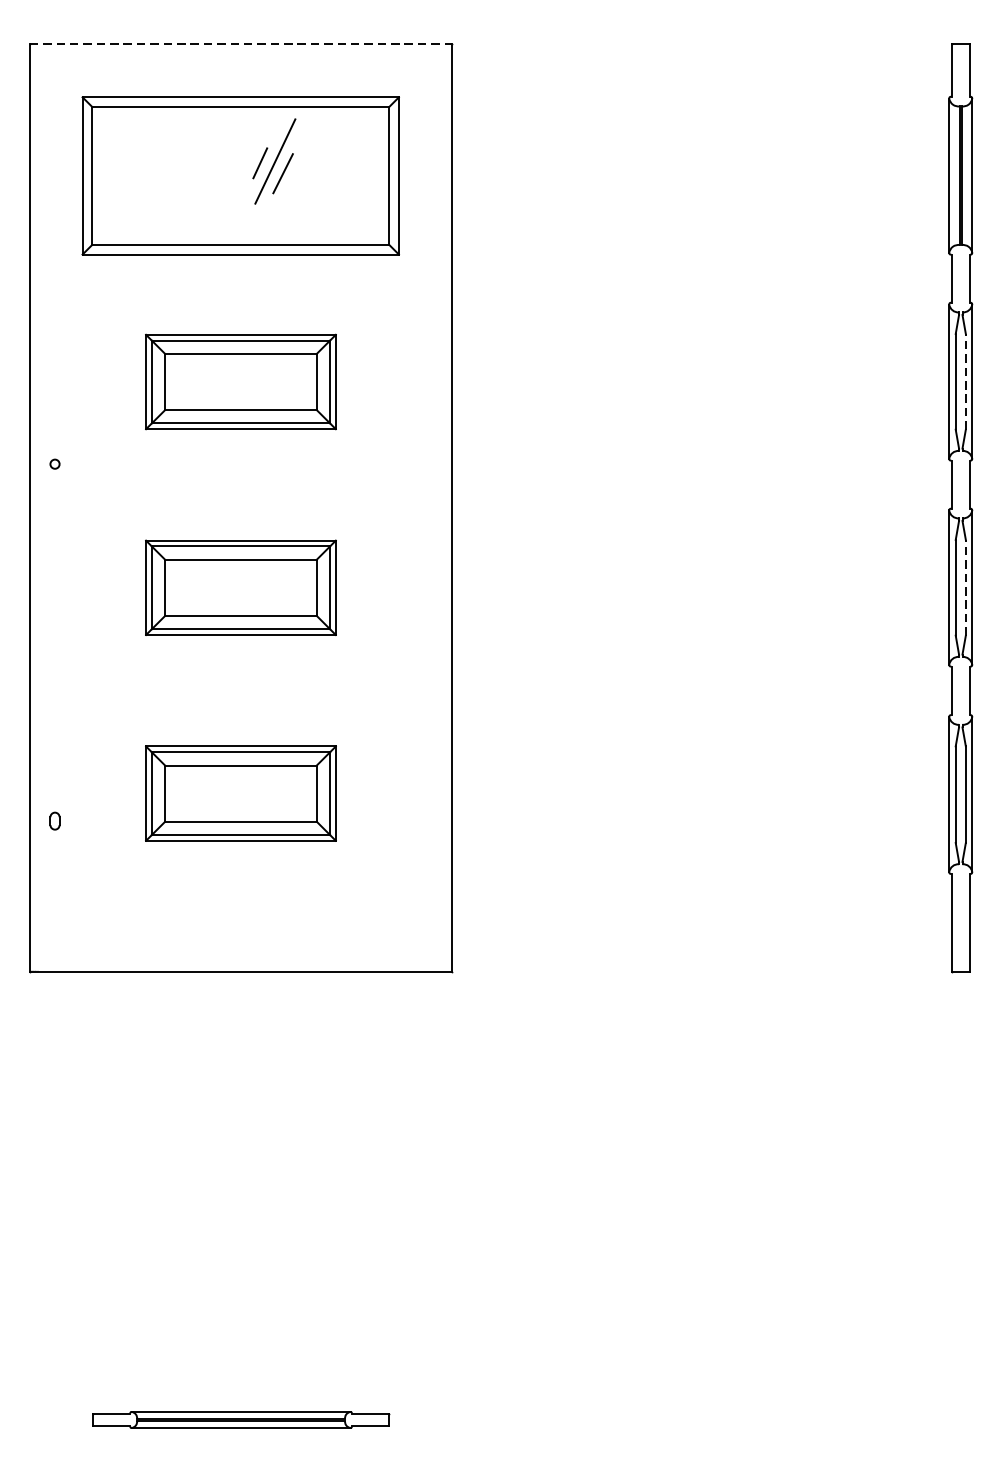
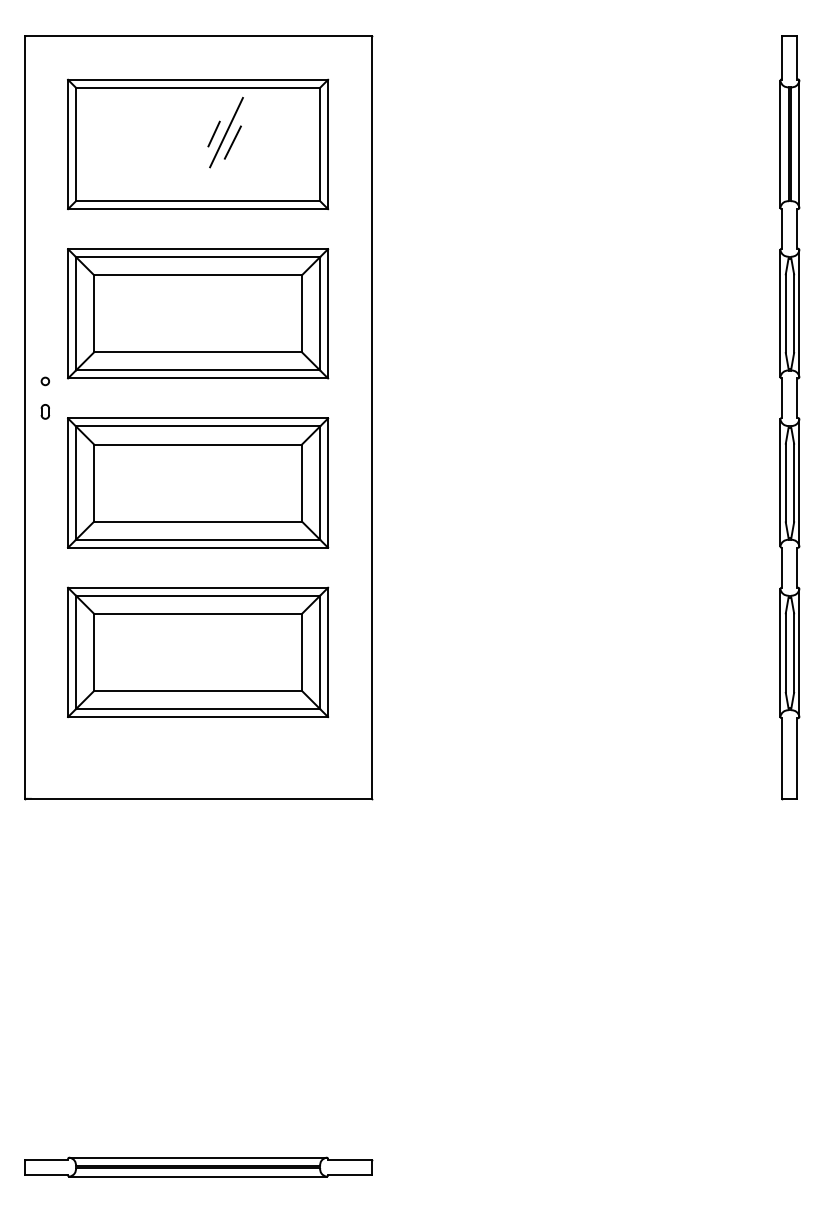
line: (241, 44) -> (198, 36), dashed -> solid
part: (241, 381) -> (198, 313), size x1.67
line: (966, 381) -> (794, 313), dashed -> solid
part: (241, 587) -> (198, 482), size x1.67
line: (966, 587) -> (794, 482), dashed -> solid
part: (241, 792) -> (198, 651), size x1.67
part: (53, 820) -> (44, 411), moved
part: (241, 1419) -> (198, 1166), size x1.43

